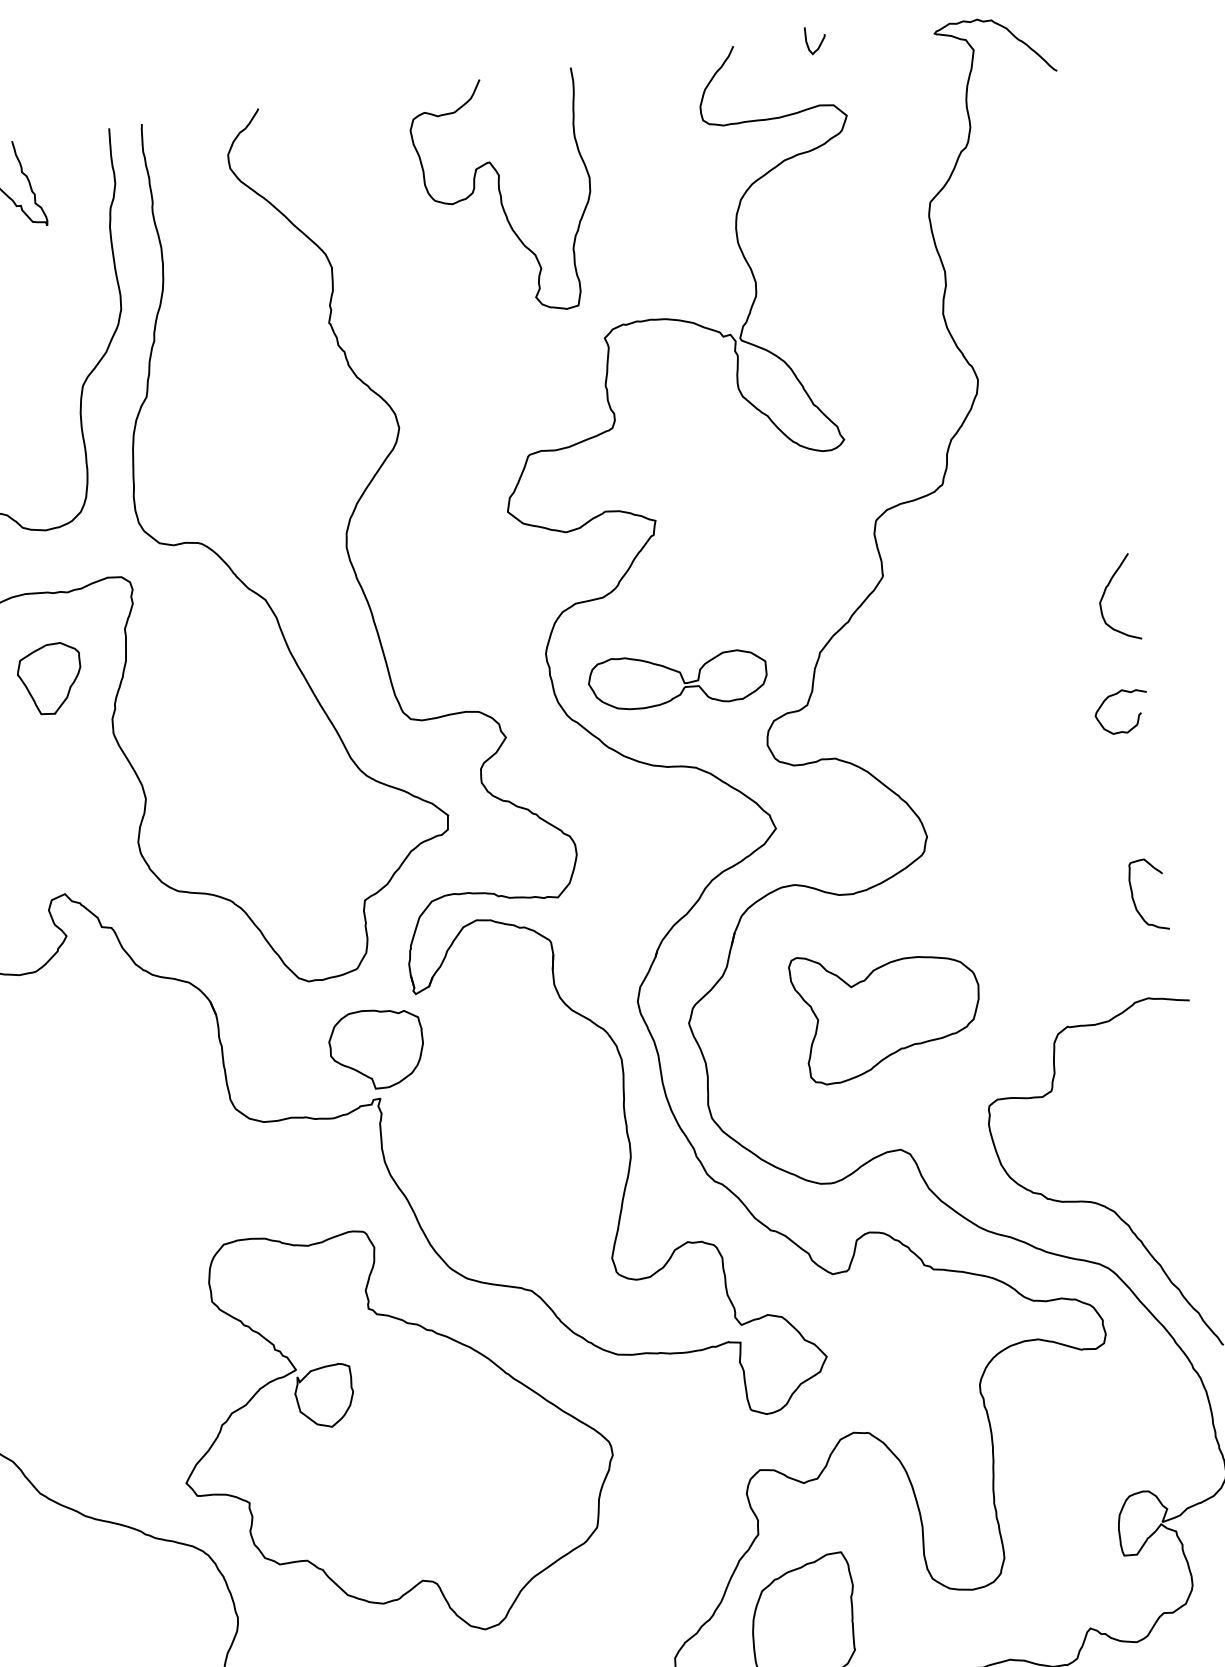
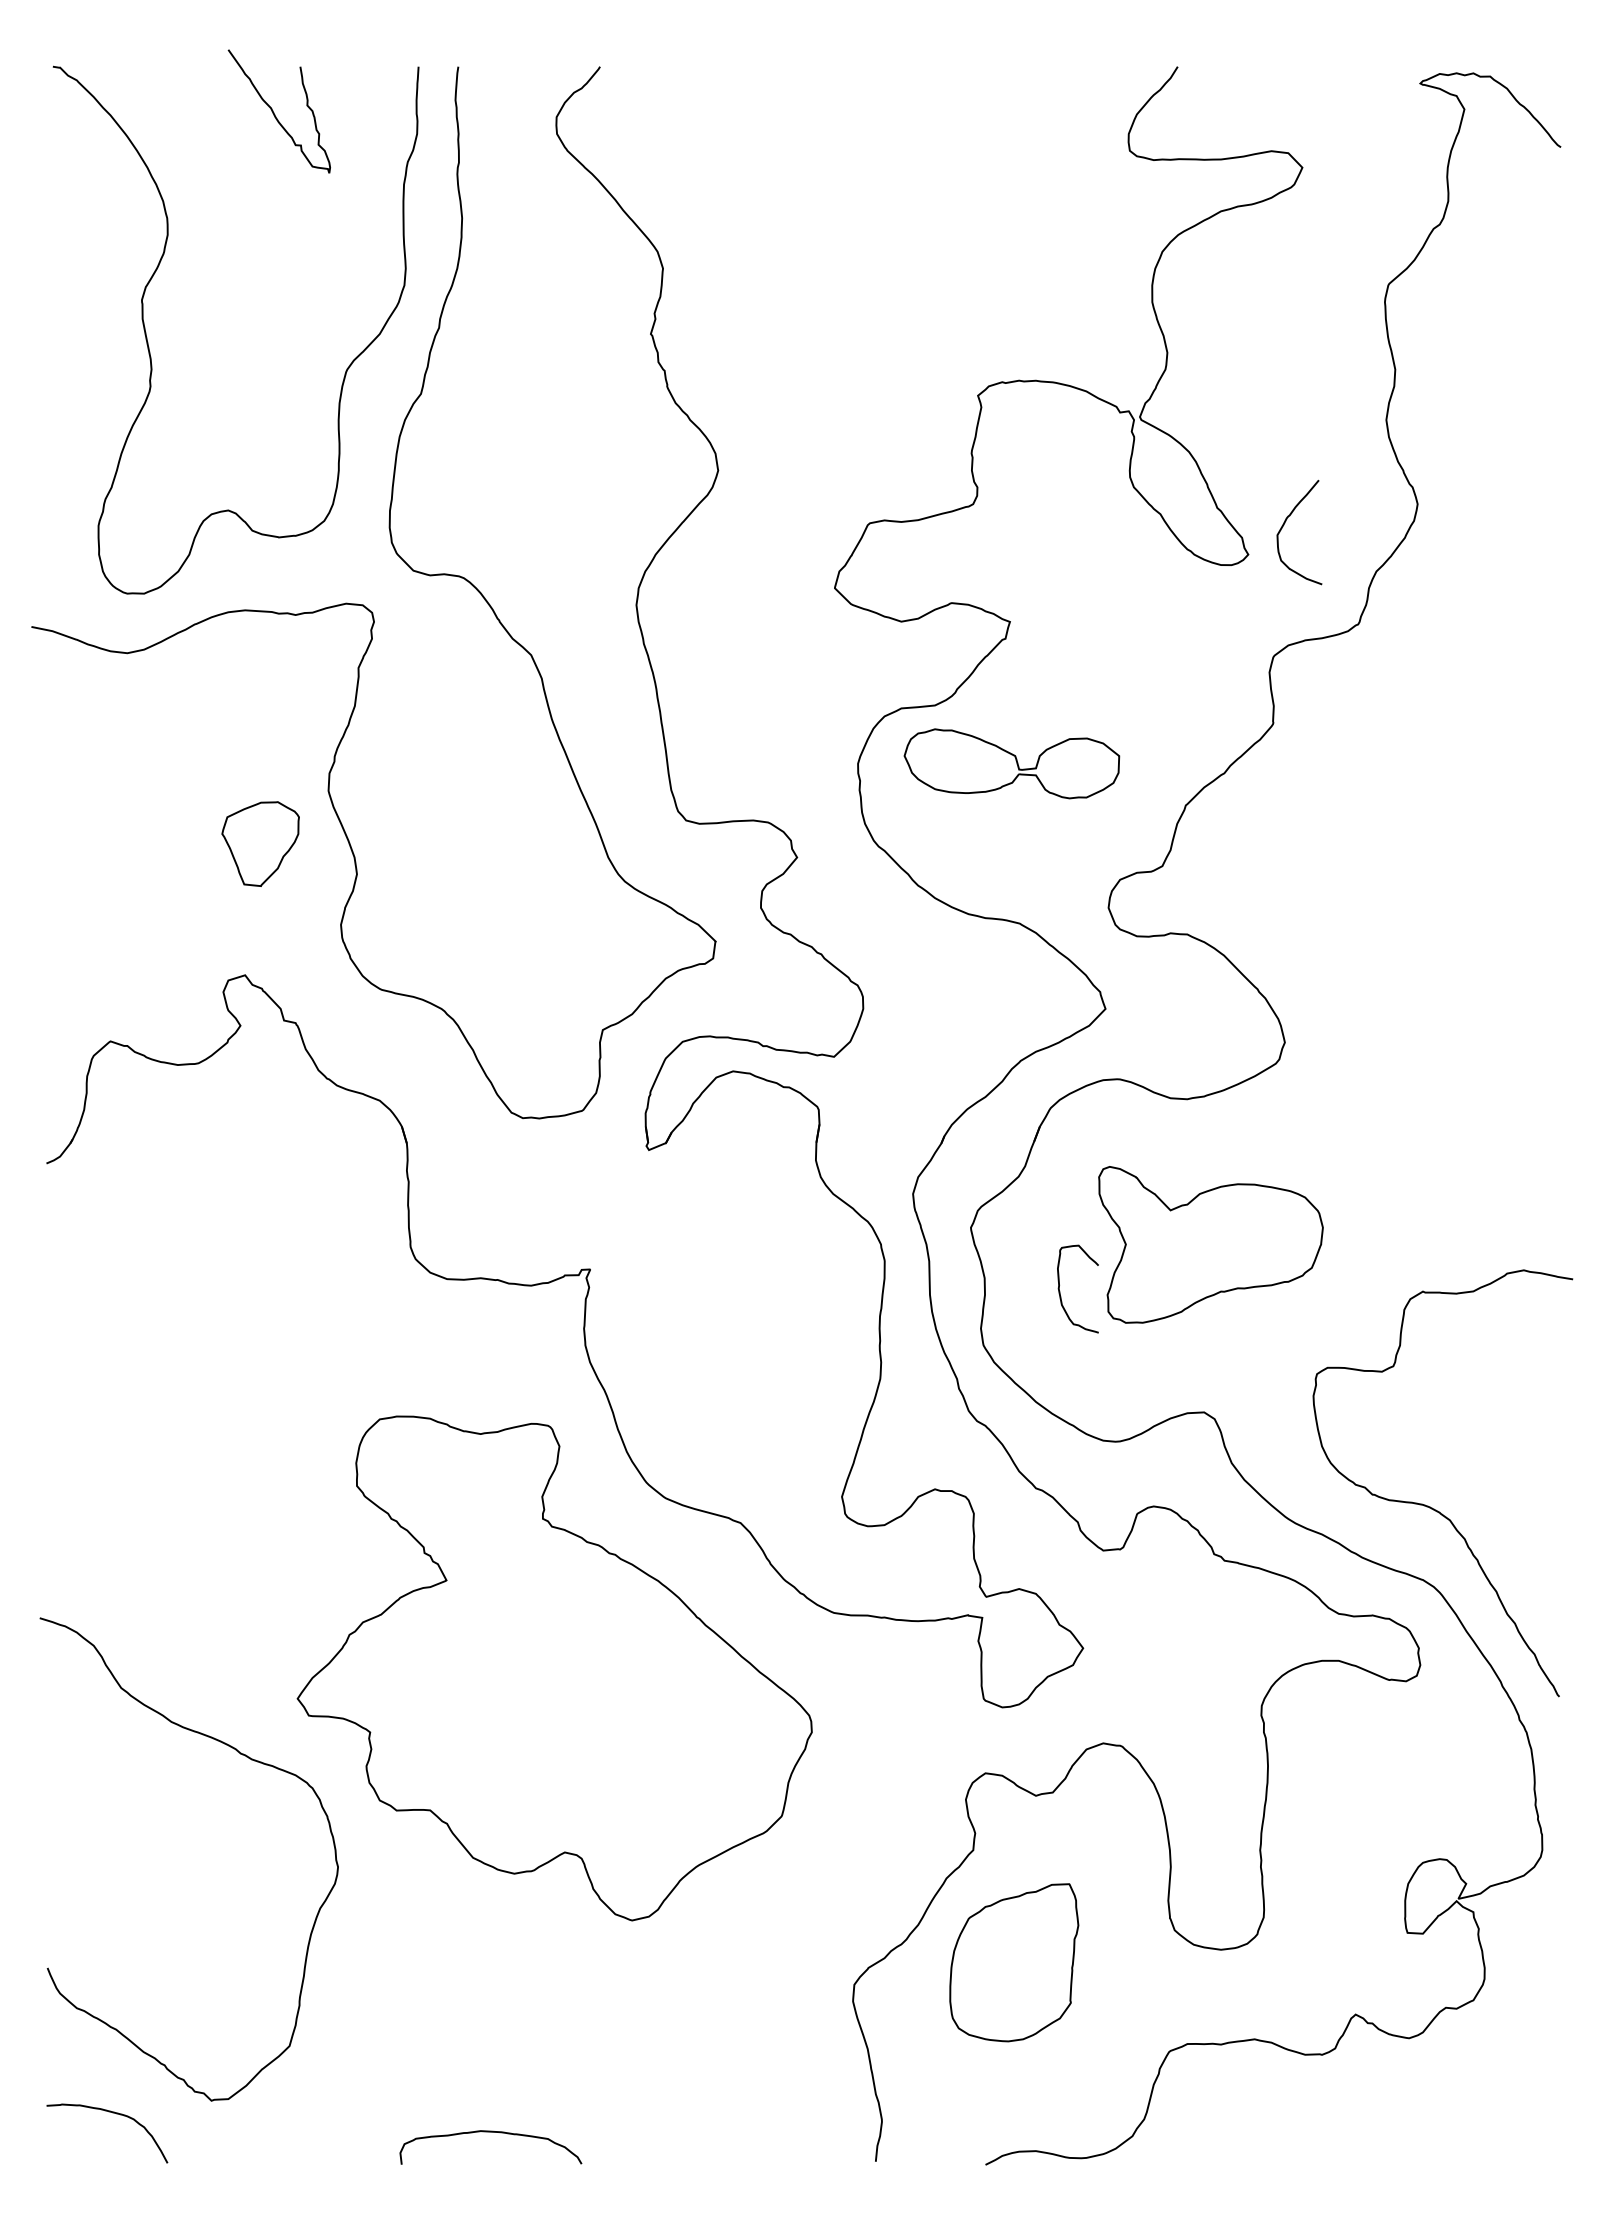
curve: (819, 43) -> (1281, 77), removed
curve: (502, 196) -> (877, 210), removed
curve: (1104, 594) -> (1284, 525), moved
part: (50, 678) -> (260, 843), moved
part: (677, 678) -> (1011, 763), moved
curve: (1138, 715) -> (1556, 930), removed
curve: (1134, 899) -> (1060, 1291), moved
part: (376, 1048) -> (593, 1209), removed
part: (324, 1396) -> (476, 1616), removed

